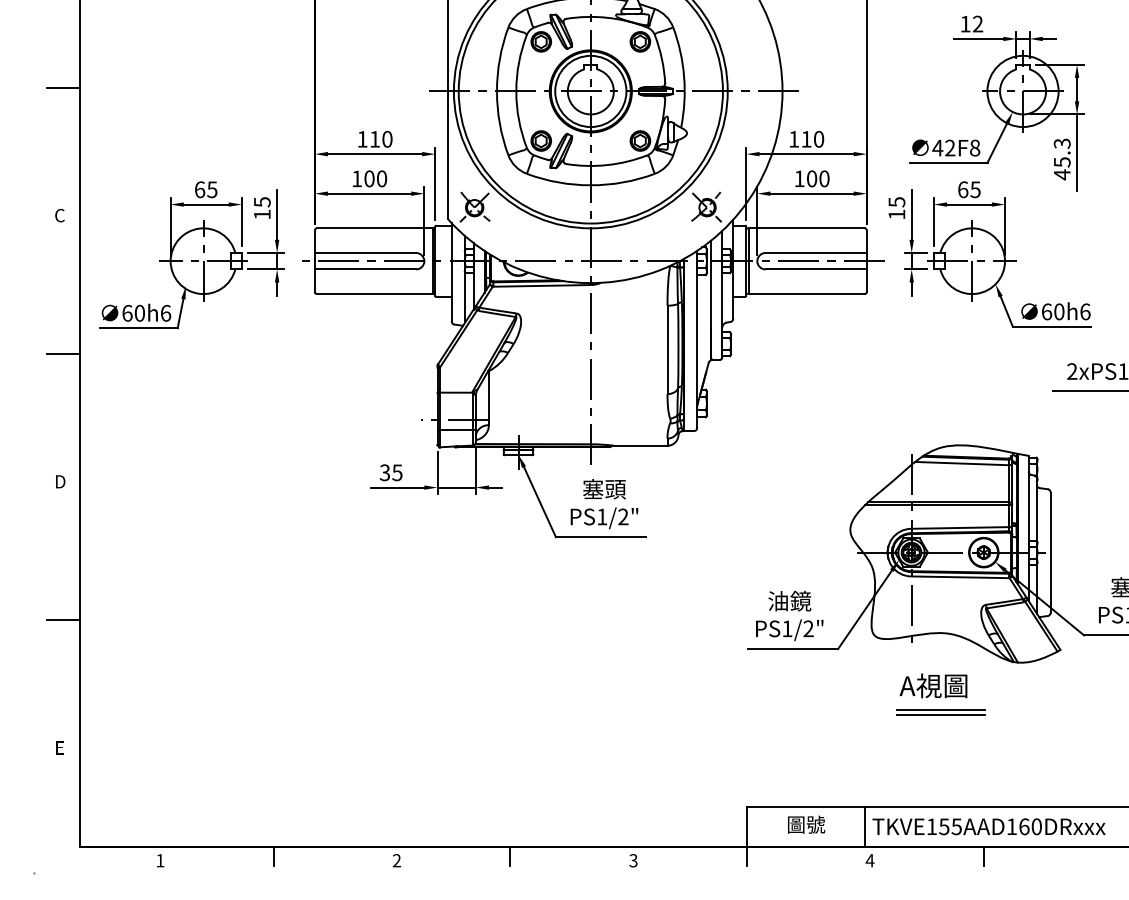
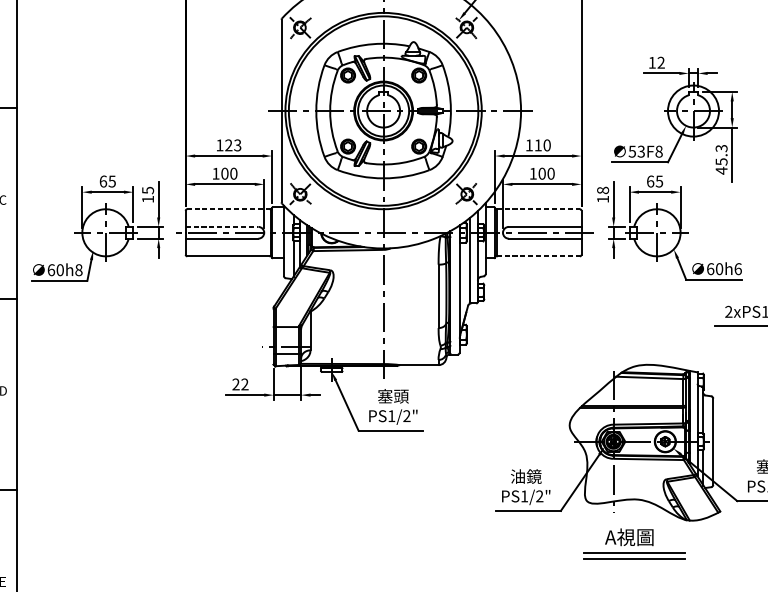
text: (380, 138) -> (232, 144), 110 -> 123
text: (943, 148) -> (636, 151), 42F8 -> 53F8
text: (896, 202) -> (602, 190), 15 -> 18
line: (374, 228) -> (228, 209), solid -> dashed
line: (807, 228) -> (538, 209), solid -> dashed
line: (365, 253) -> (222, 227), solid -> dashed
line: (807, 294) -> (538, 256), solid -> dashed
text: (165, 312) -> (78, 269), 60h6 -> 60h8
text: (390, 472) -> (239, 384), 35 -> 22
part: (940, 712) -> (634, 556), size x1.6

